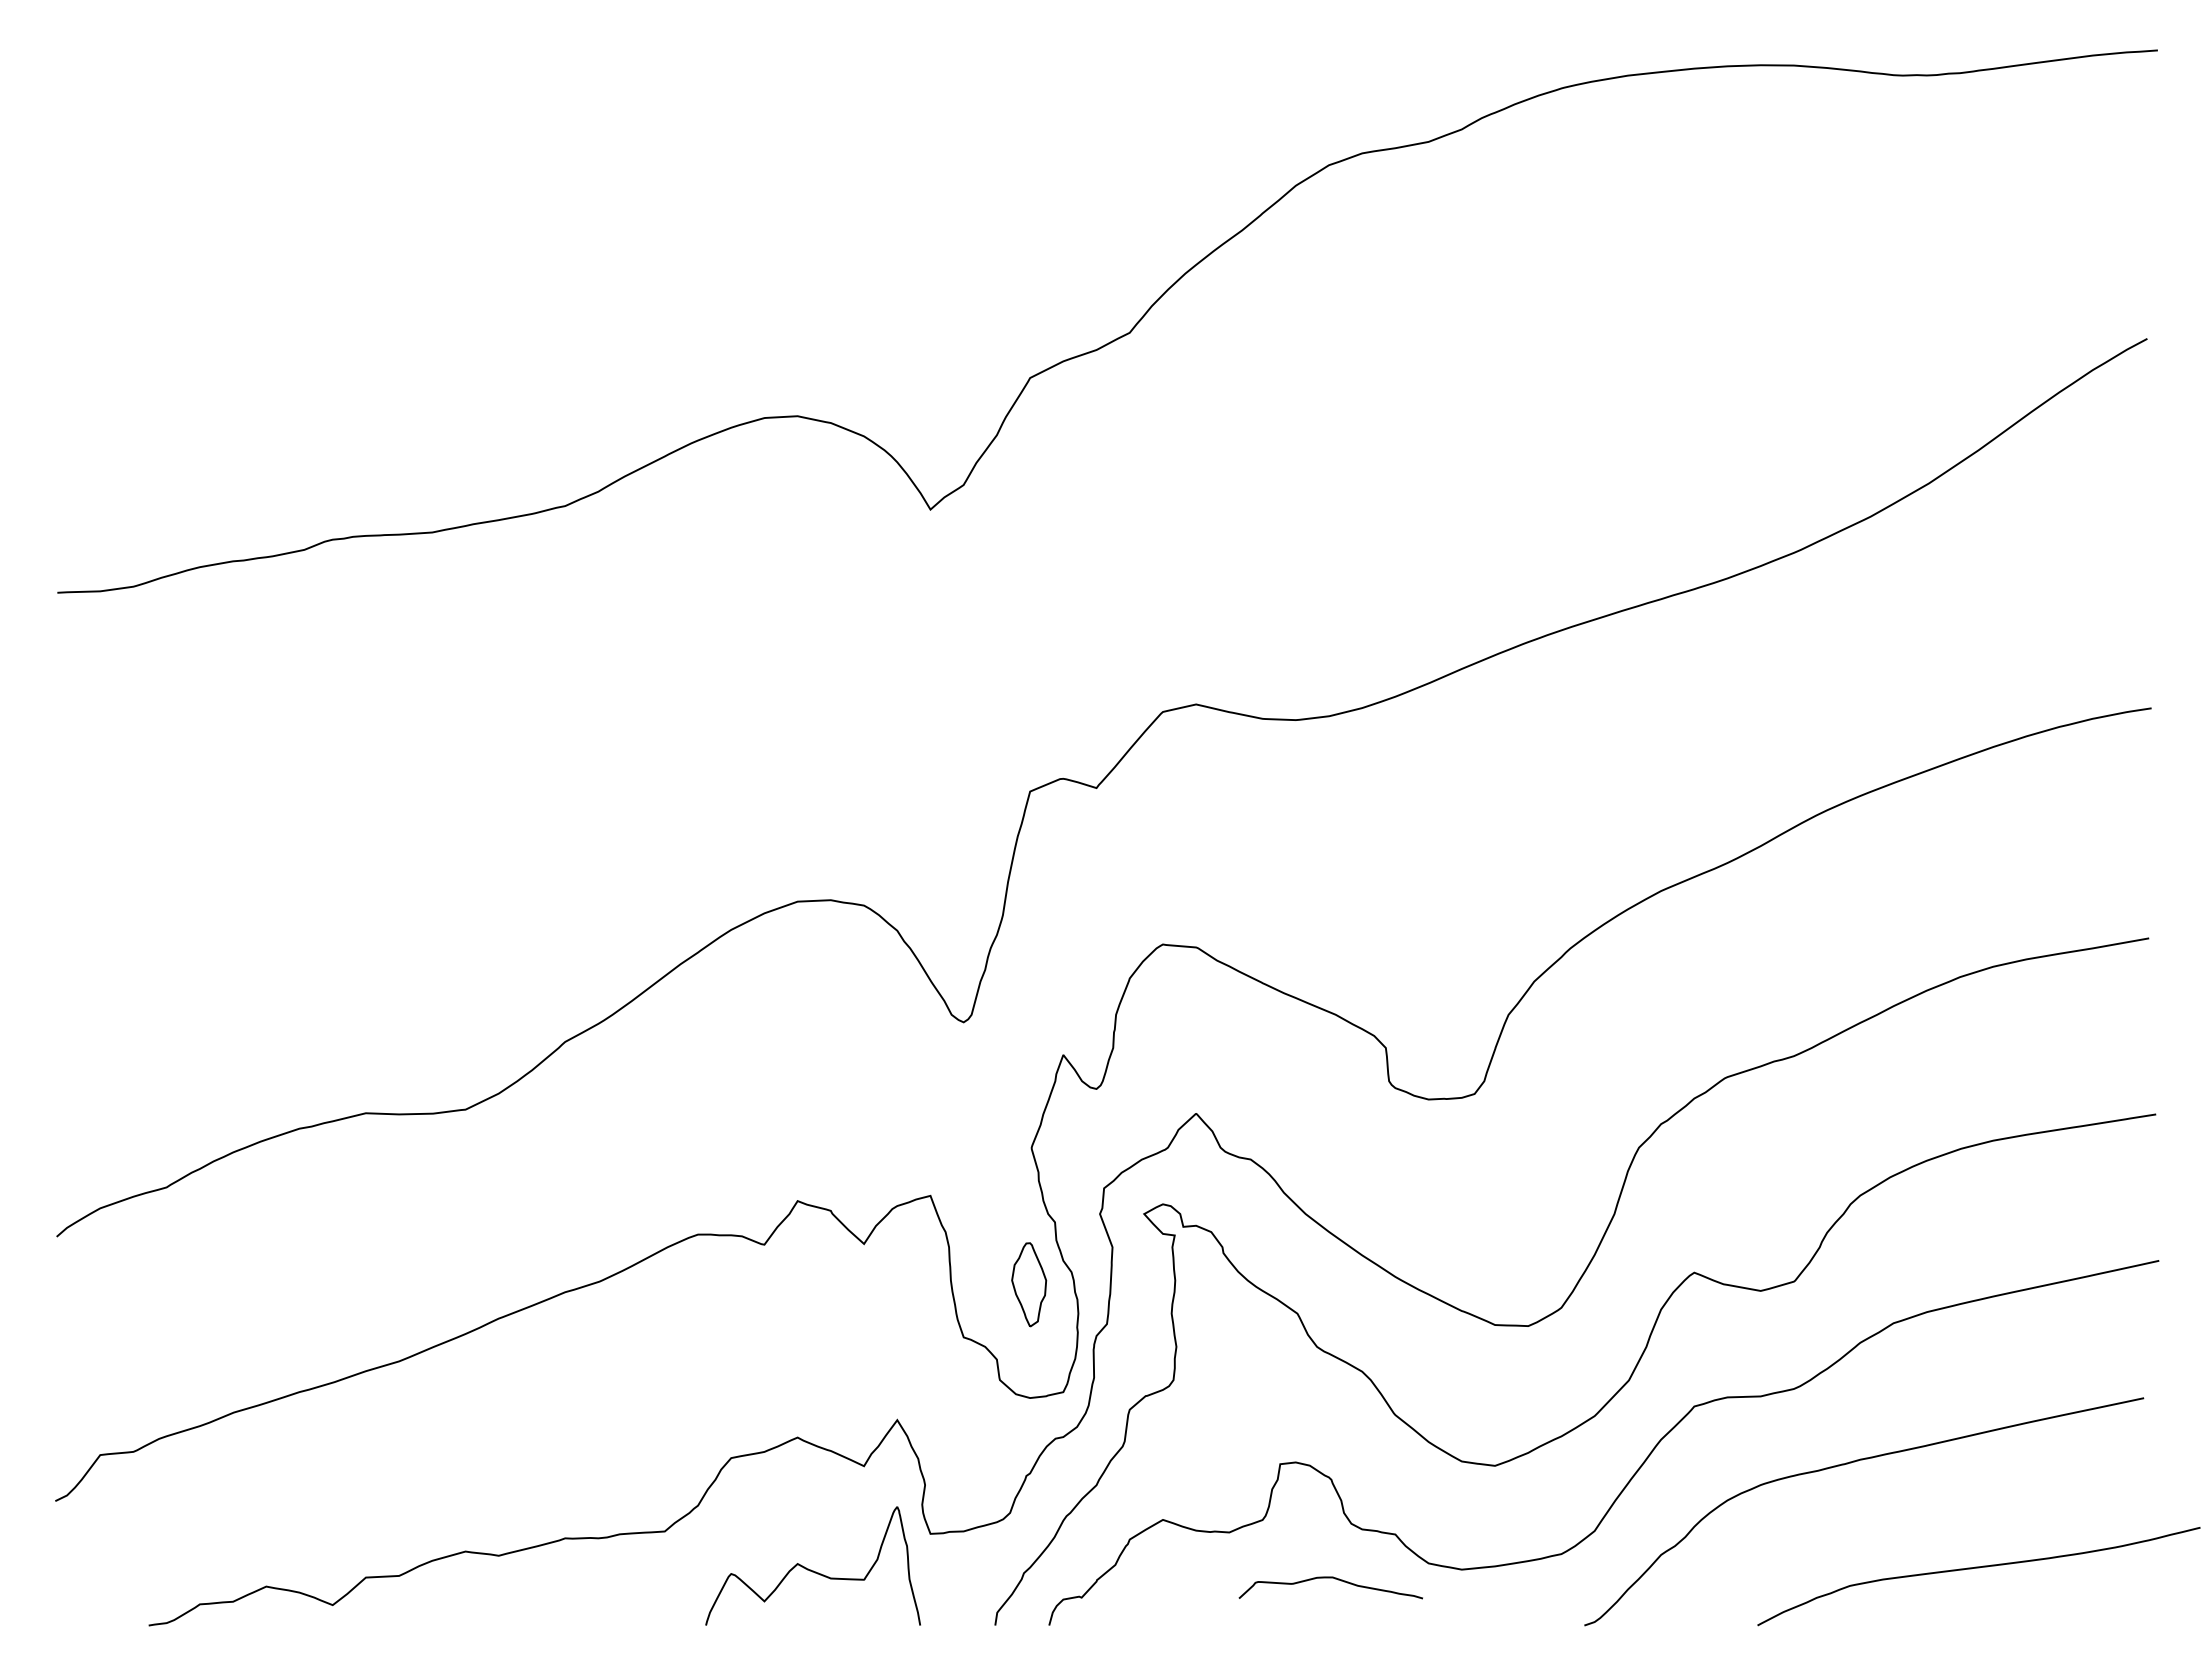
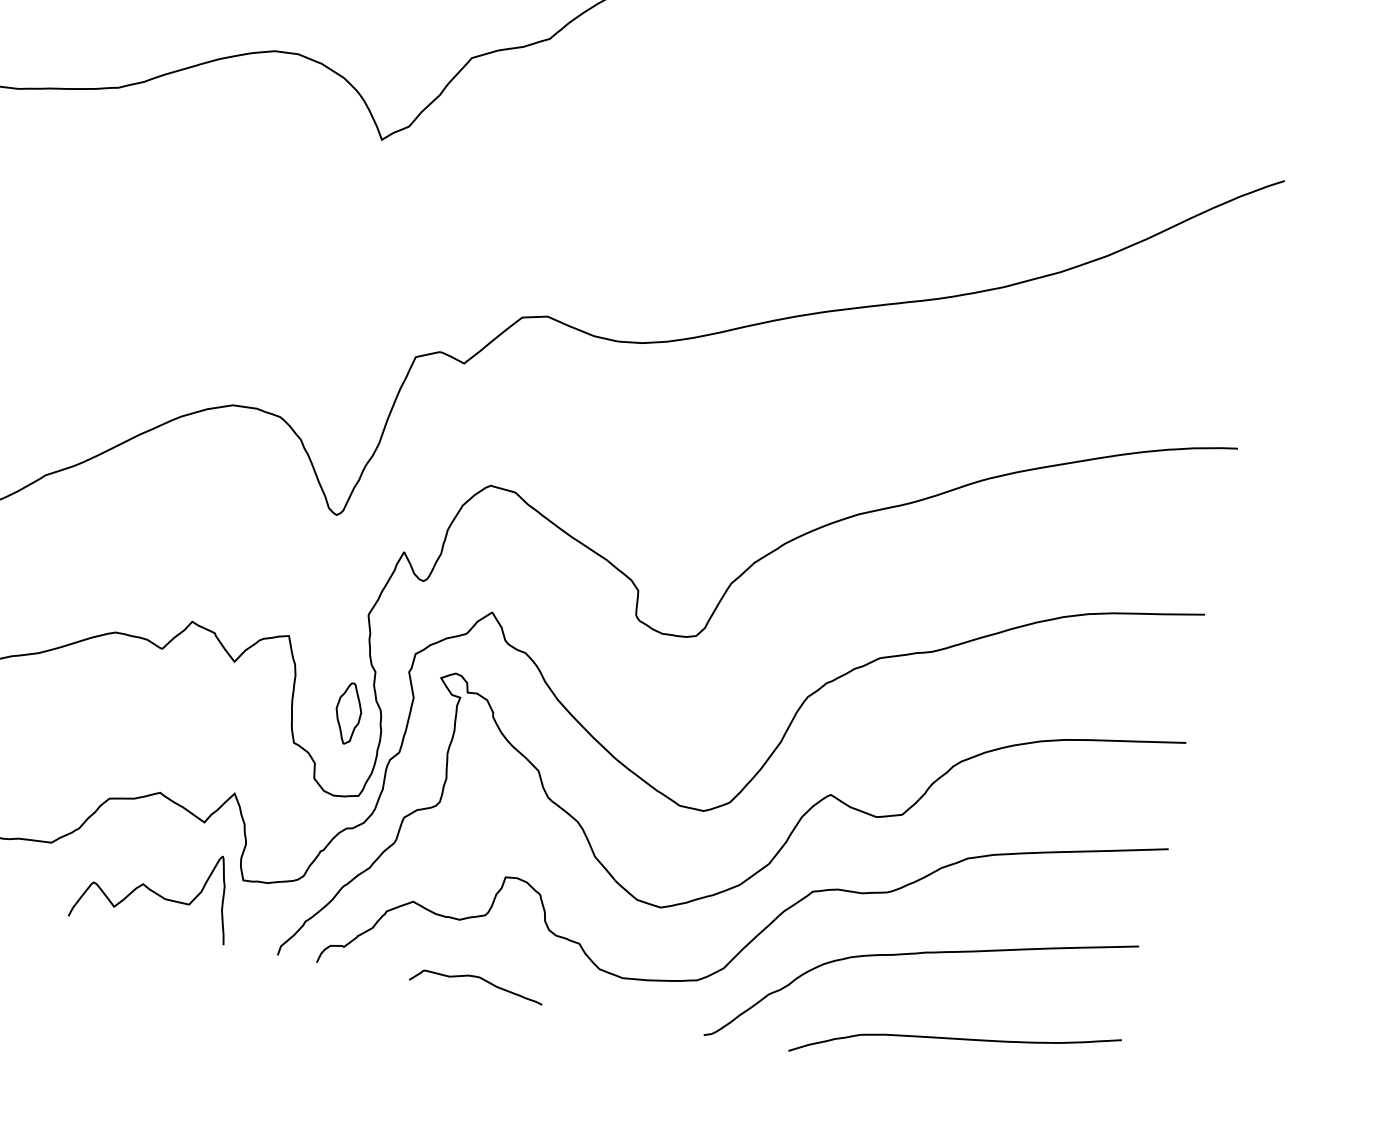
curve: (1978, 1568) -> (955, 1039), moved
curve: (1330, 1578) -> (478, 977), moved

